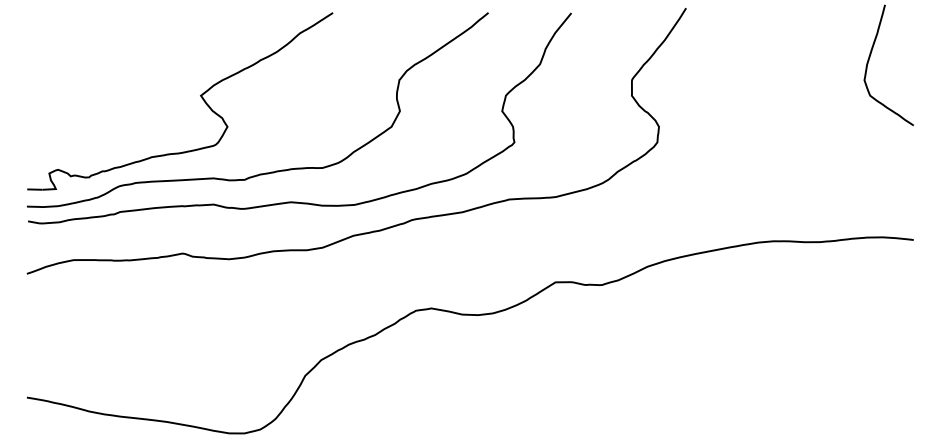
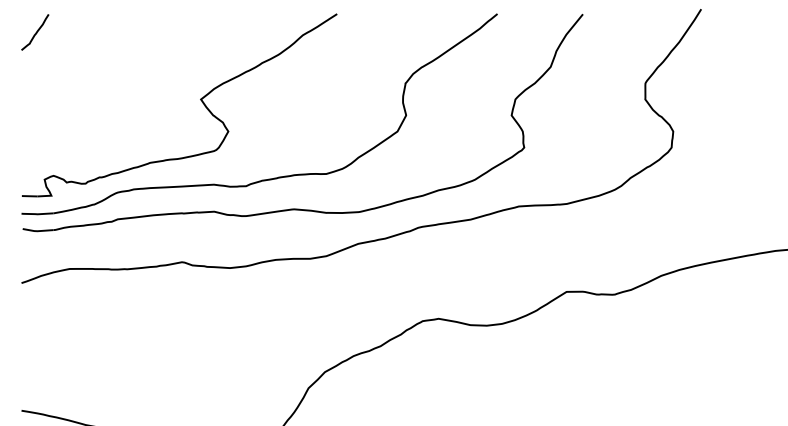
curve: (40, 30) -> (35, 32), added

